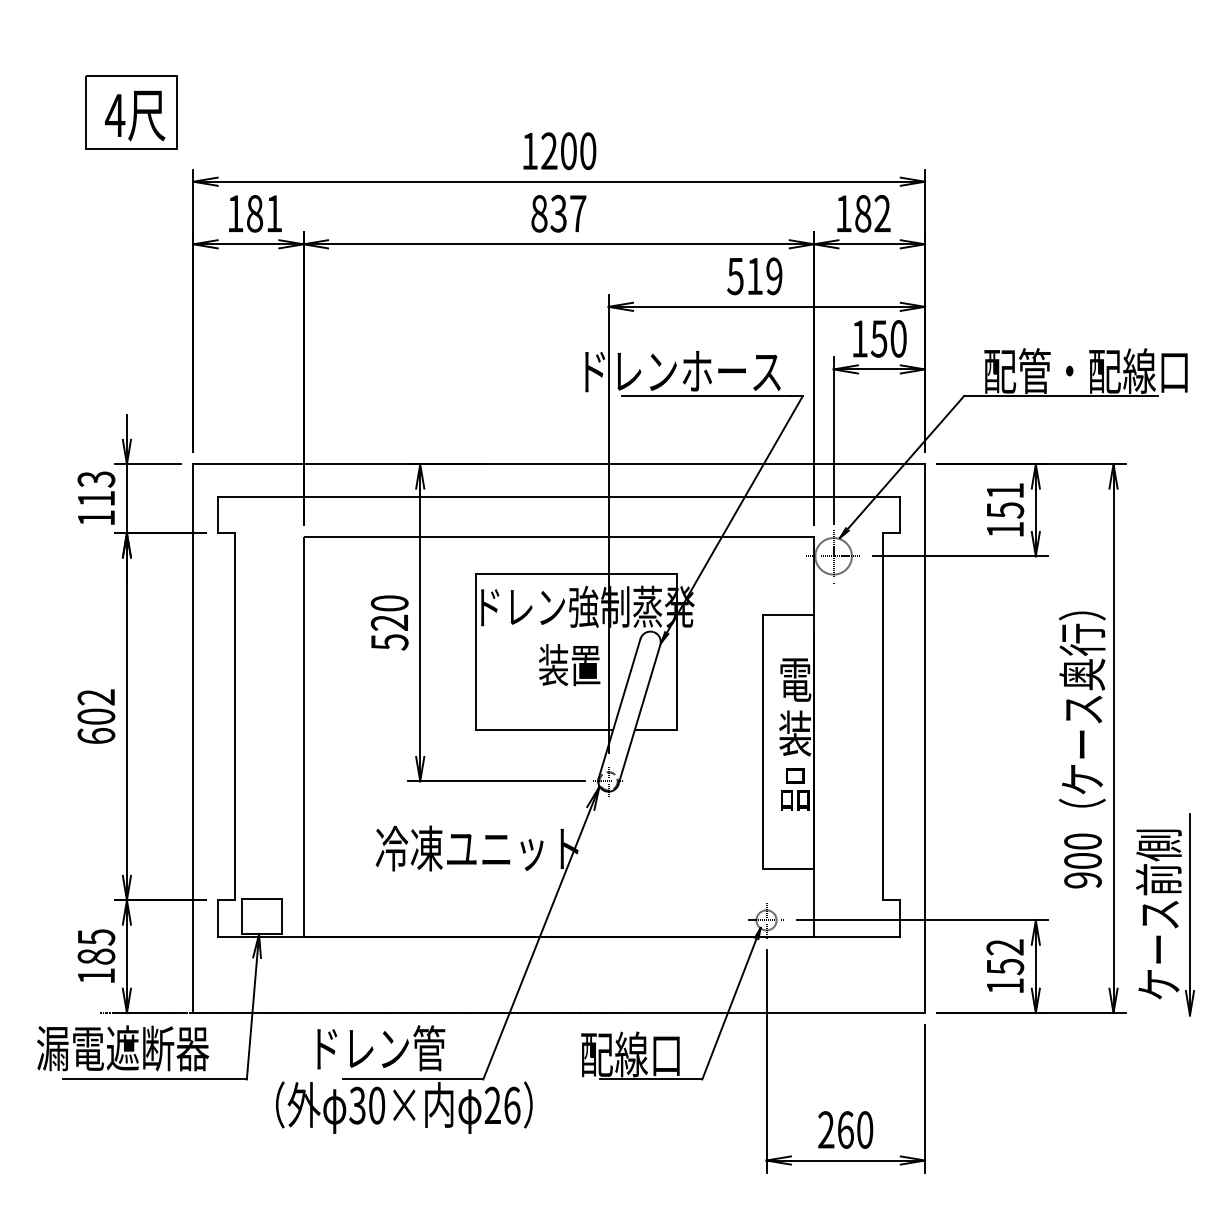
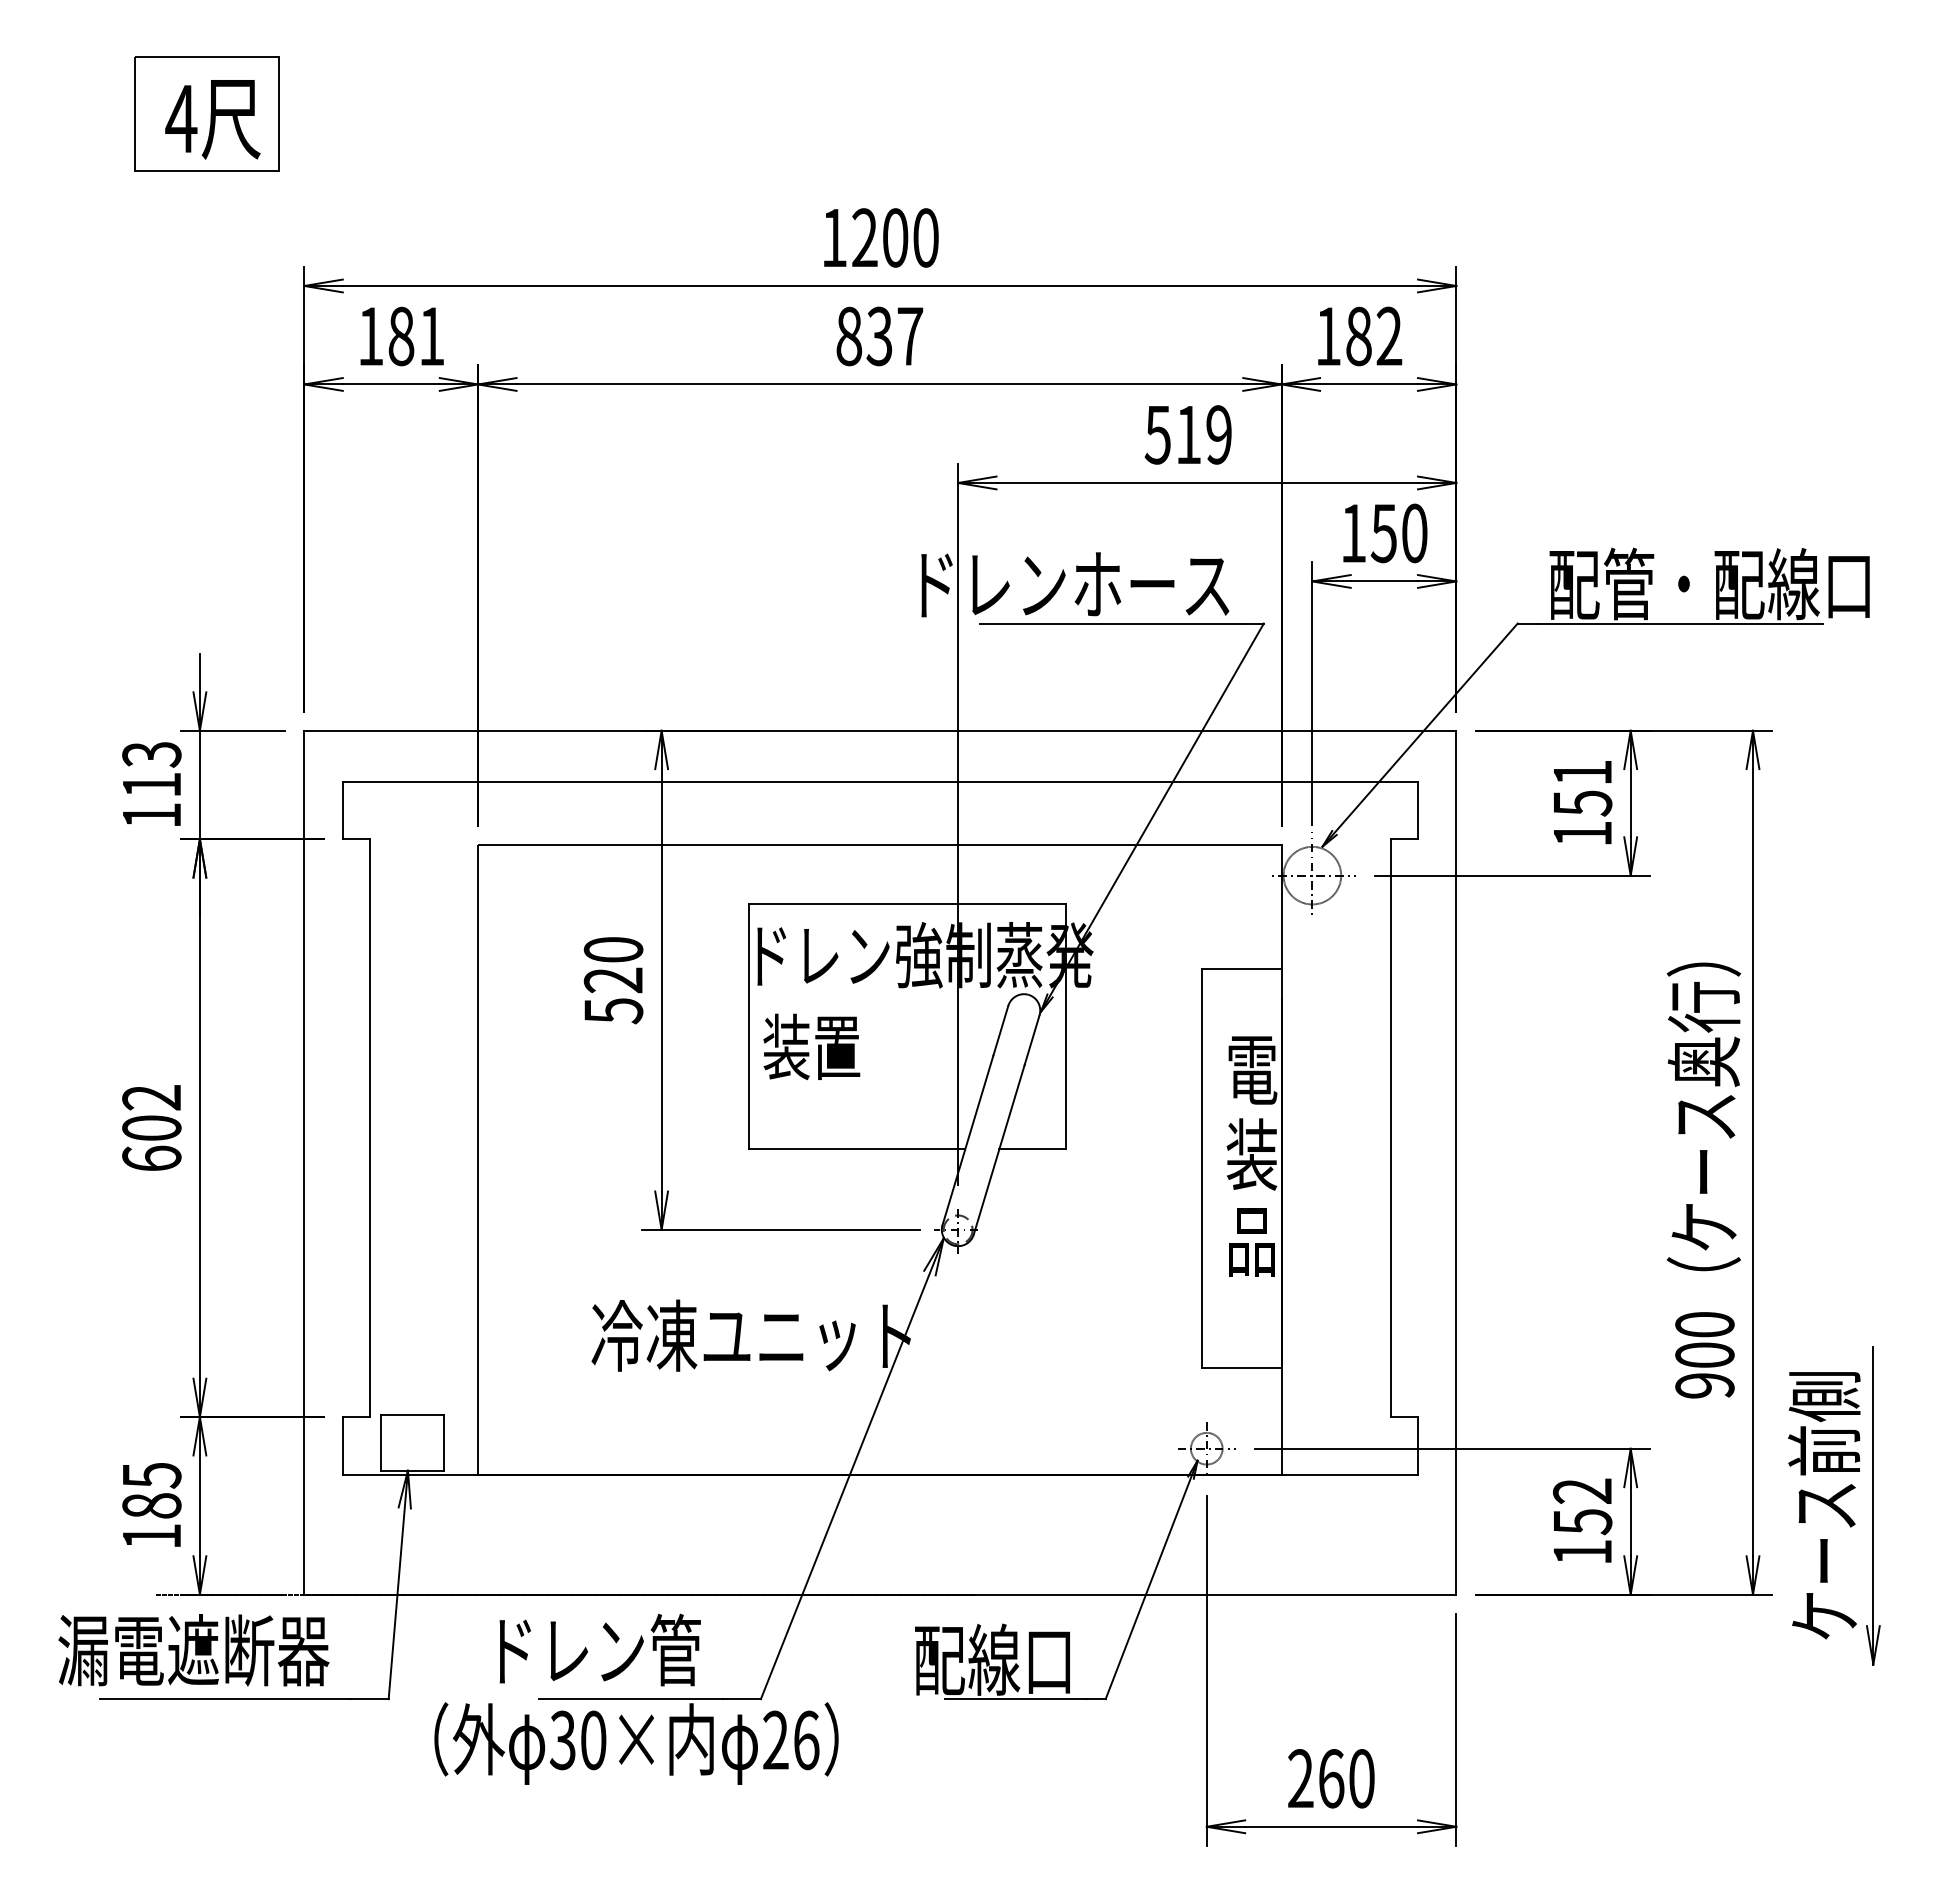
part: (131, 112) -> (207, 114), moved
text: (569, 665) -> (811, 1047), moved
part: (1164, 914) -> (1833, 1505), moved

